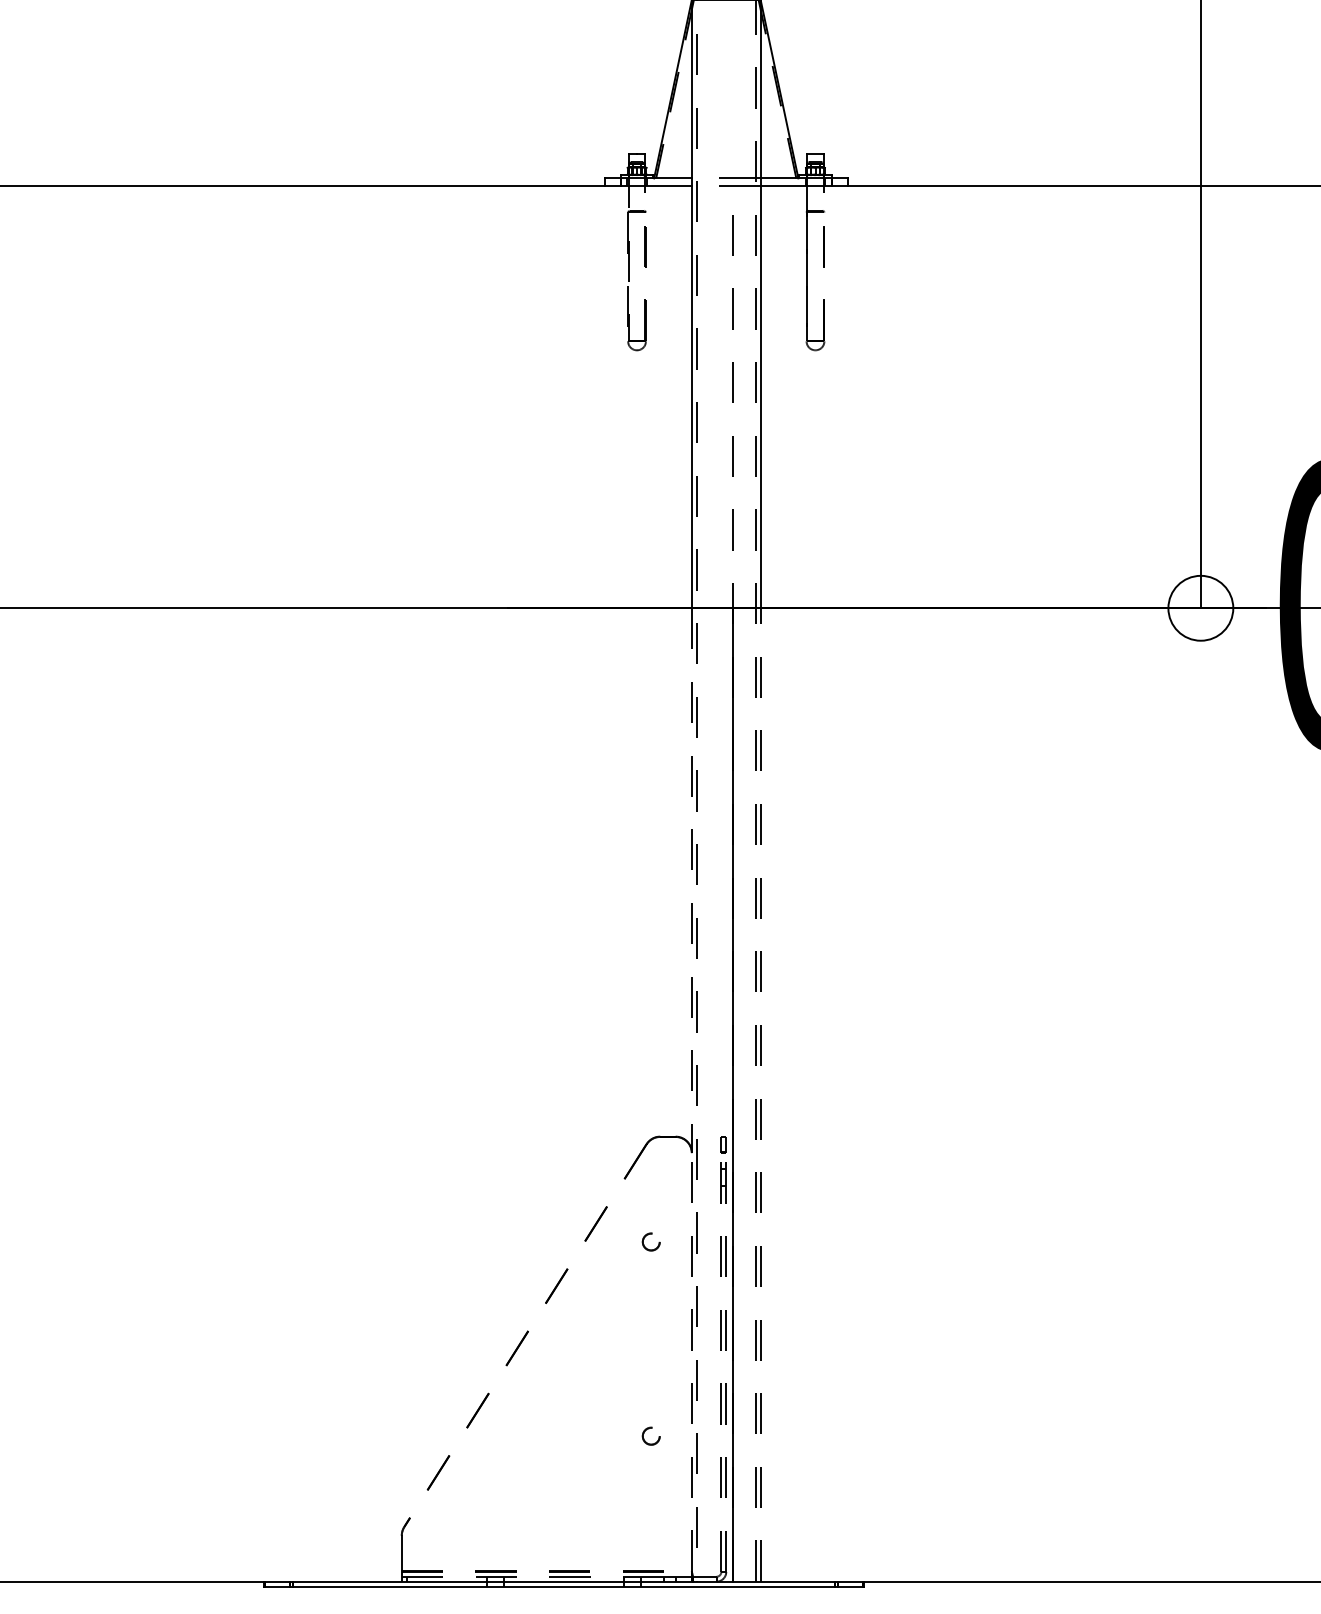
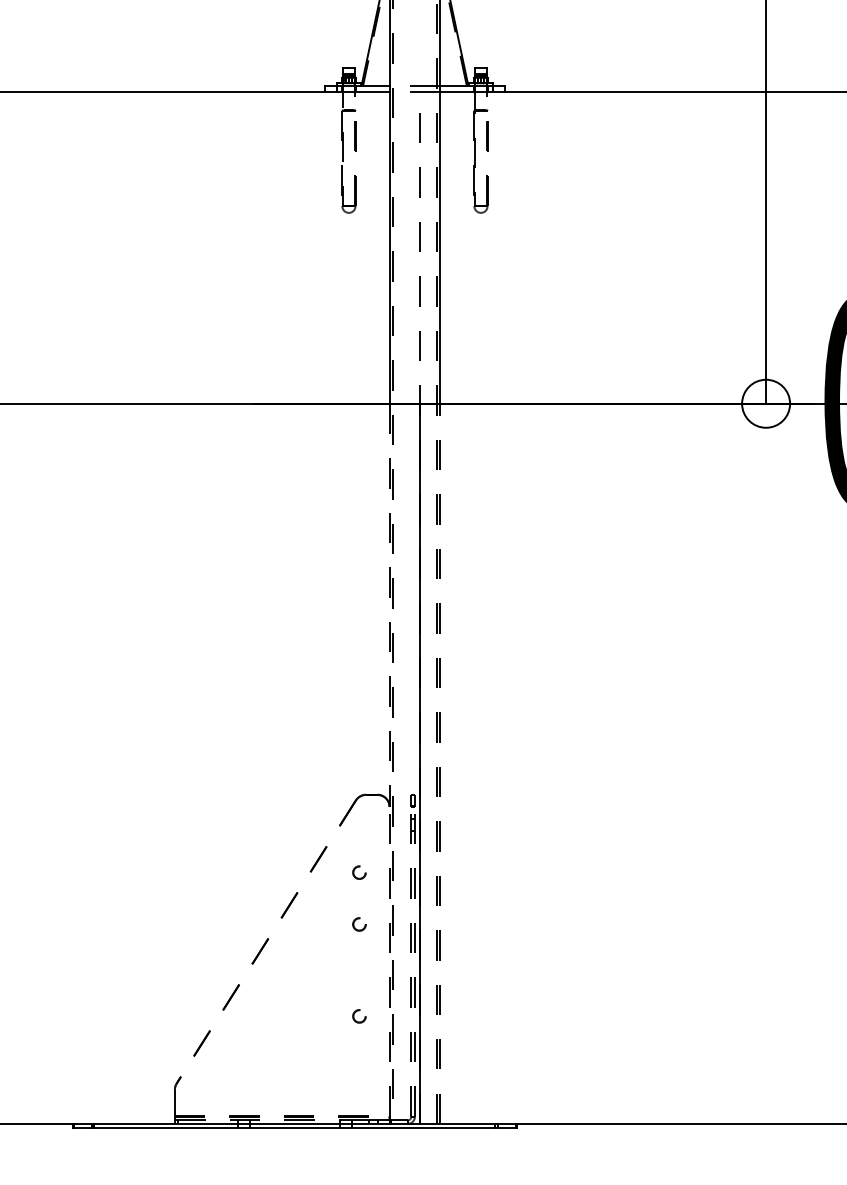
part: (648, 1305) -> (357, 919), added

